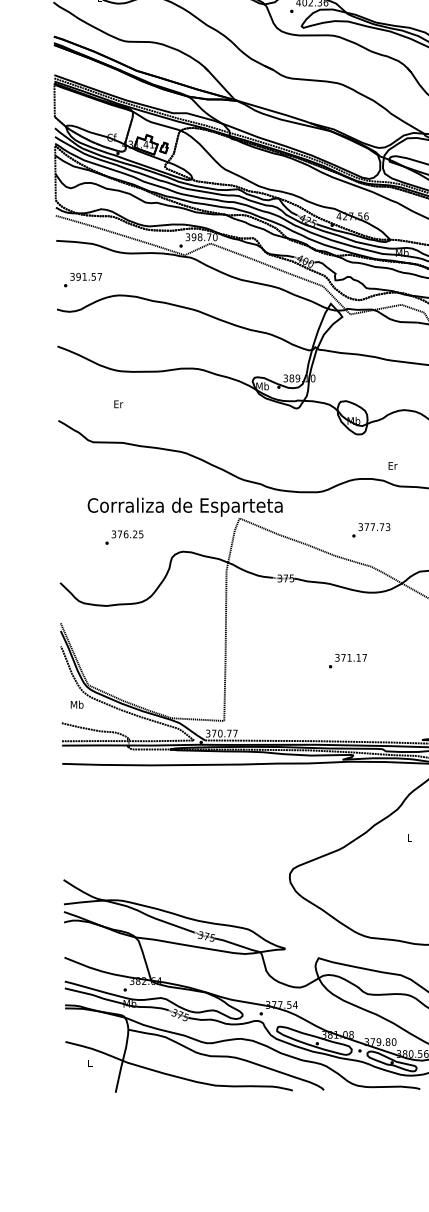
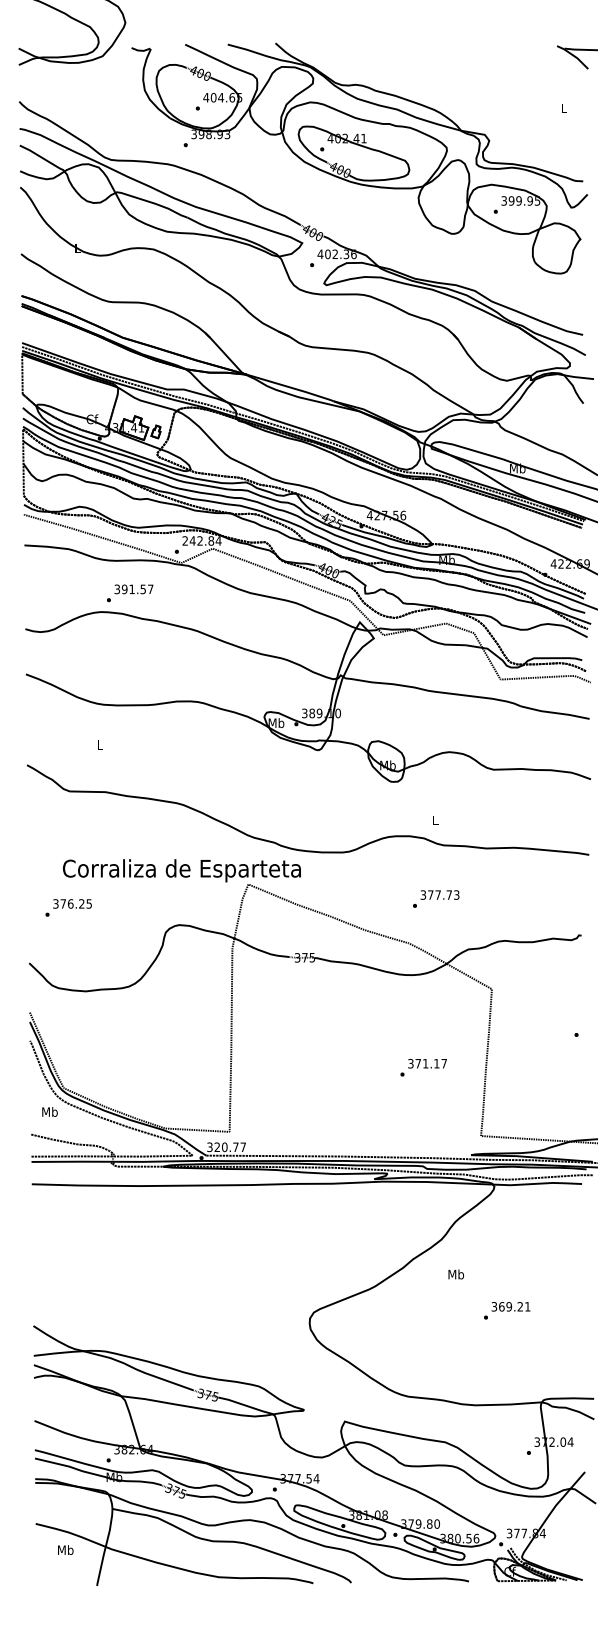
text: (201, 236) -> (201, 540), 398.70 -> 242.84
text: (83, 280) -> (130, 593), moved
text: (118, 403) -> (100, 744), Er -> L
text: (392, 465) -> (435, 819), Er -> L
text: (371, 529) -> (436, 898), moved
text: (124, 537) -> (68, 907), moved
text: (347, 660) -> (423, 1067), moved
text: (213, 732) -> (216, 1146), 370.77 -> 320.77
text: (409, 837) -> (456, 1274), L -> Mb
text: (89, 1062) -> (65, 1549), L -> Mb

